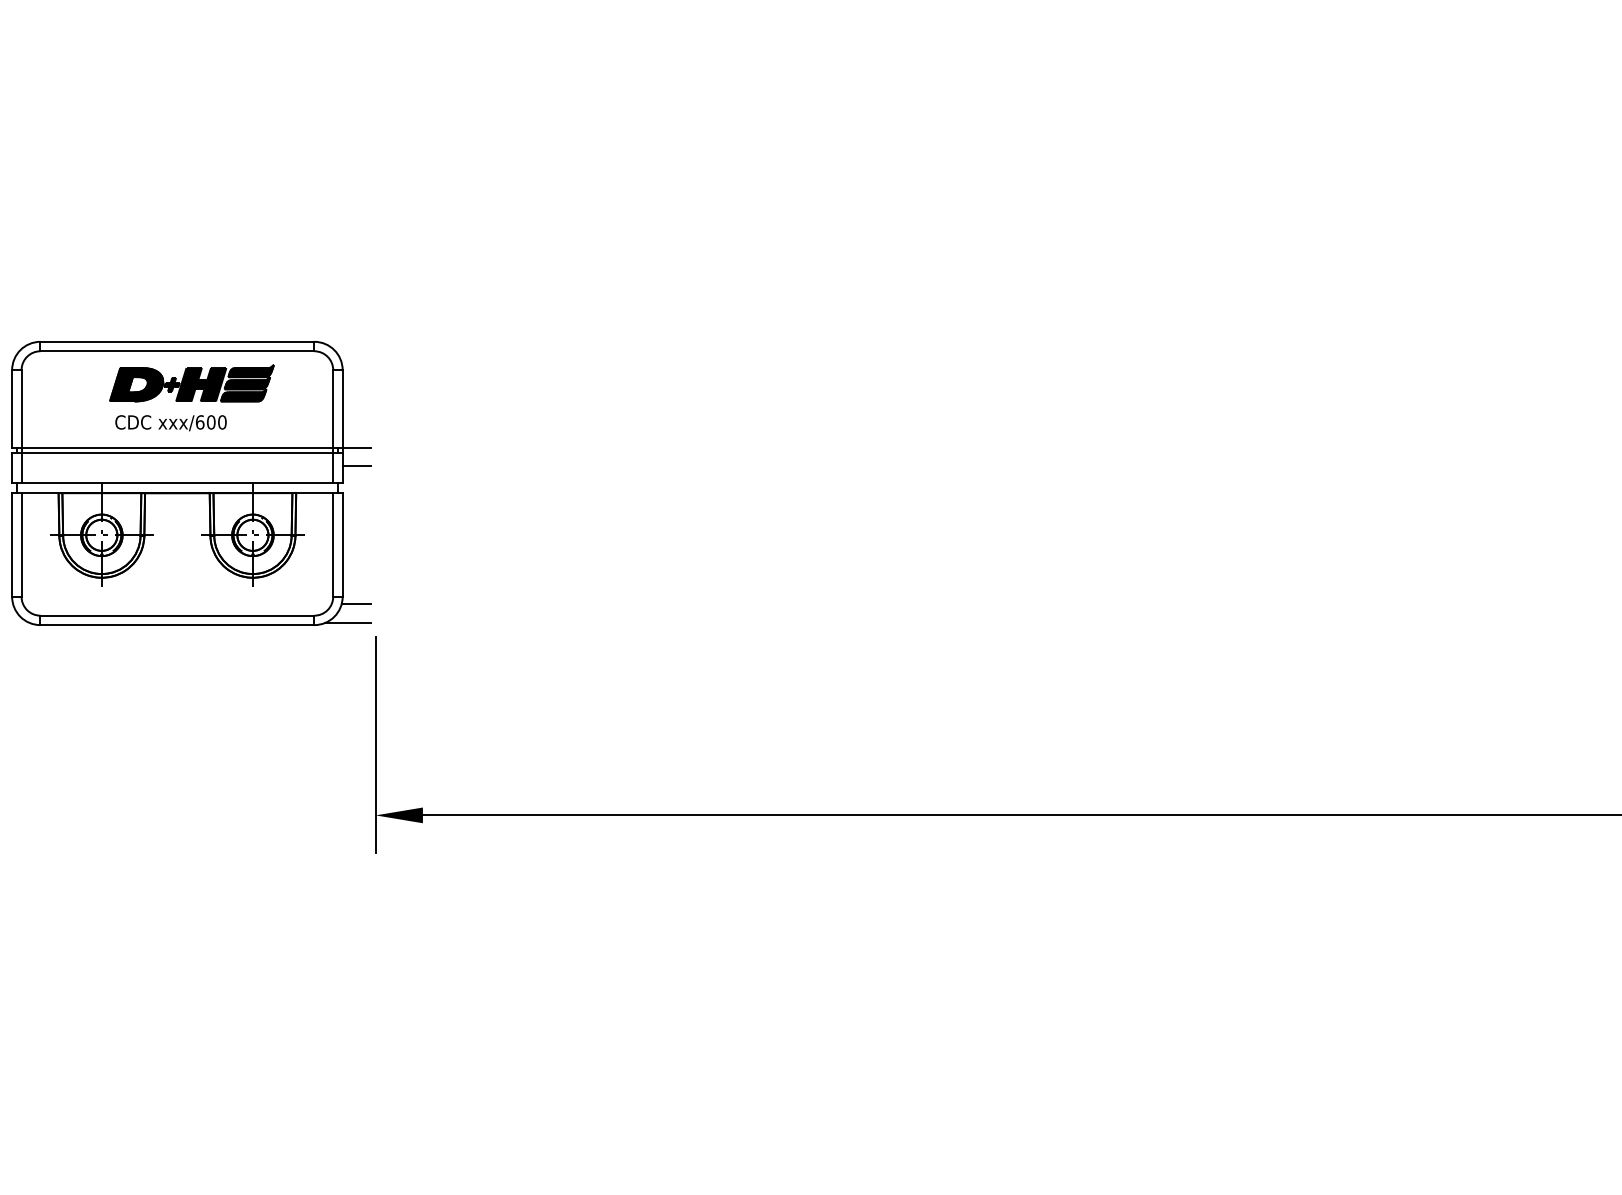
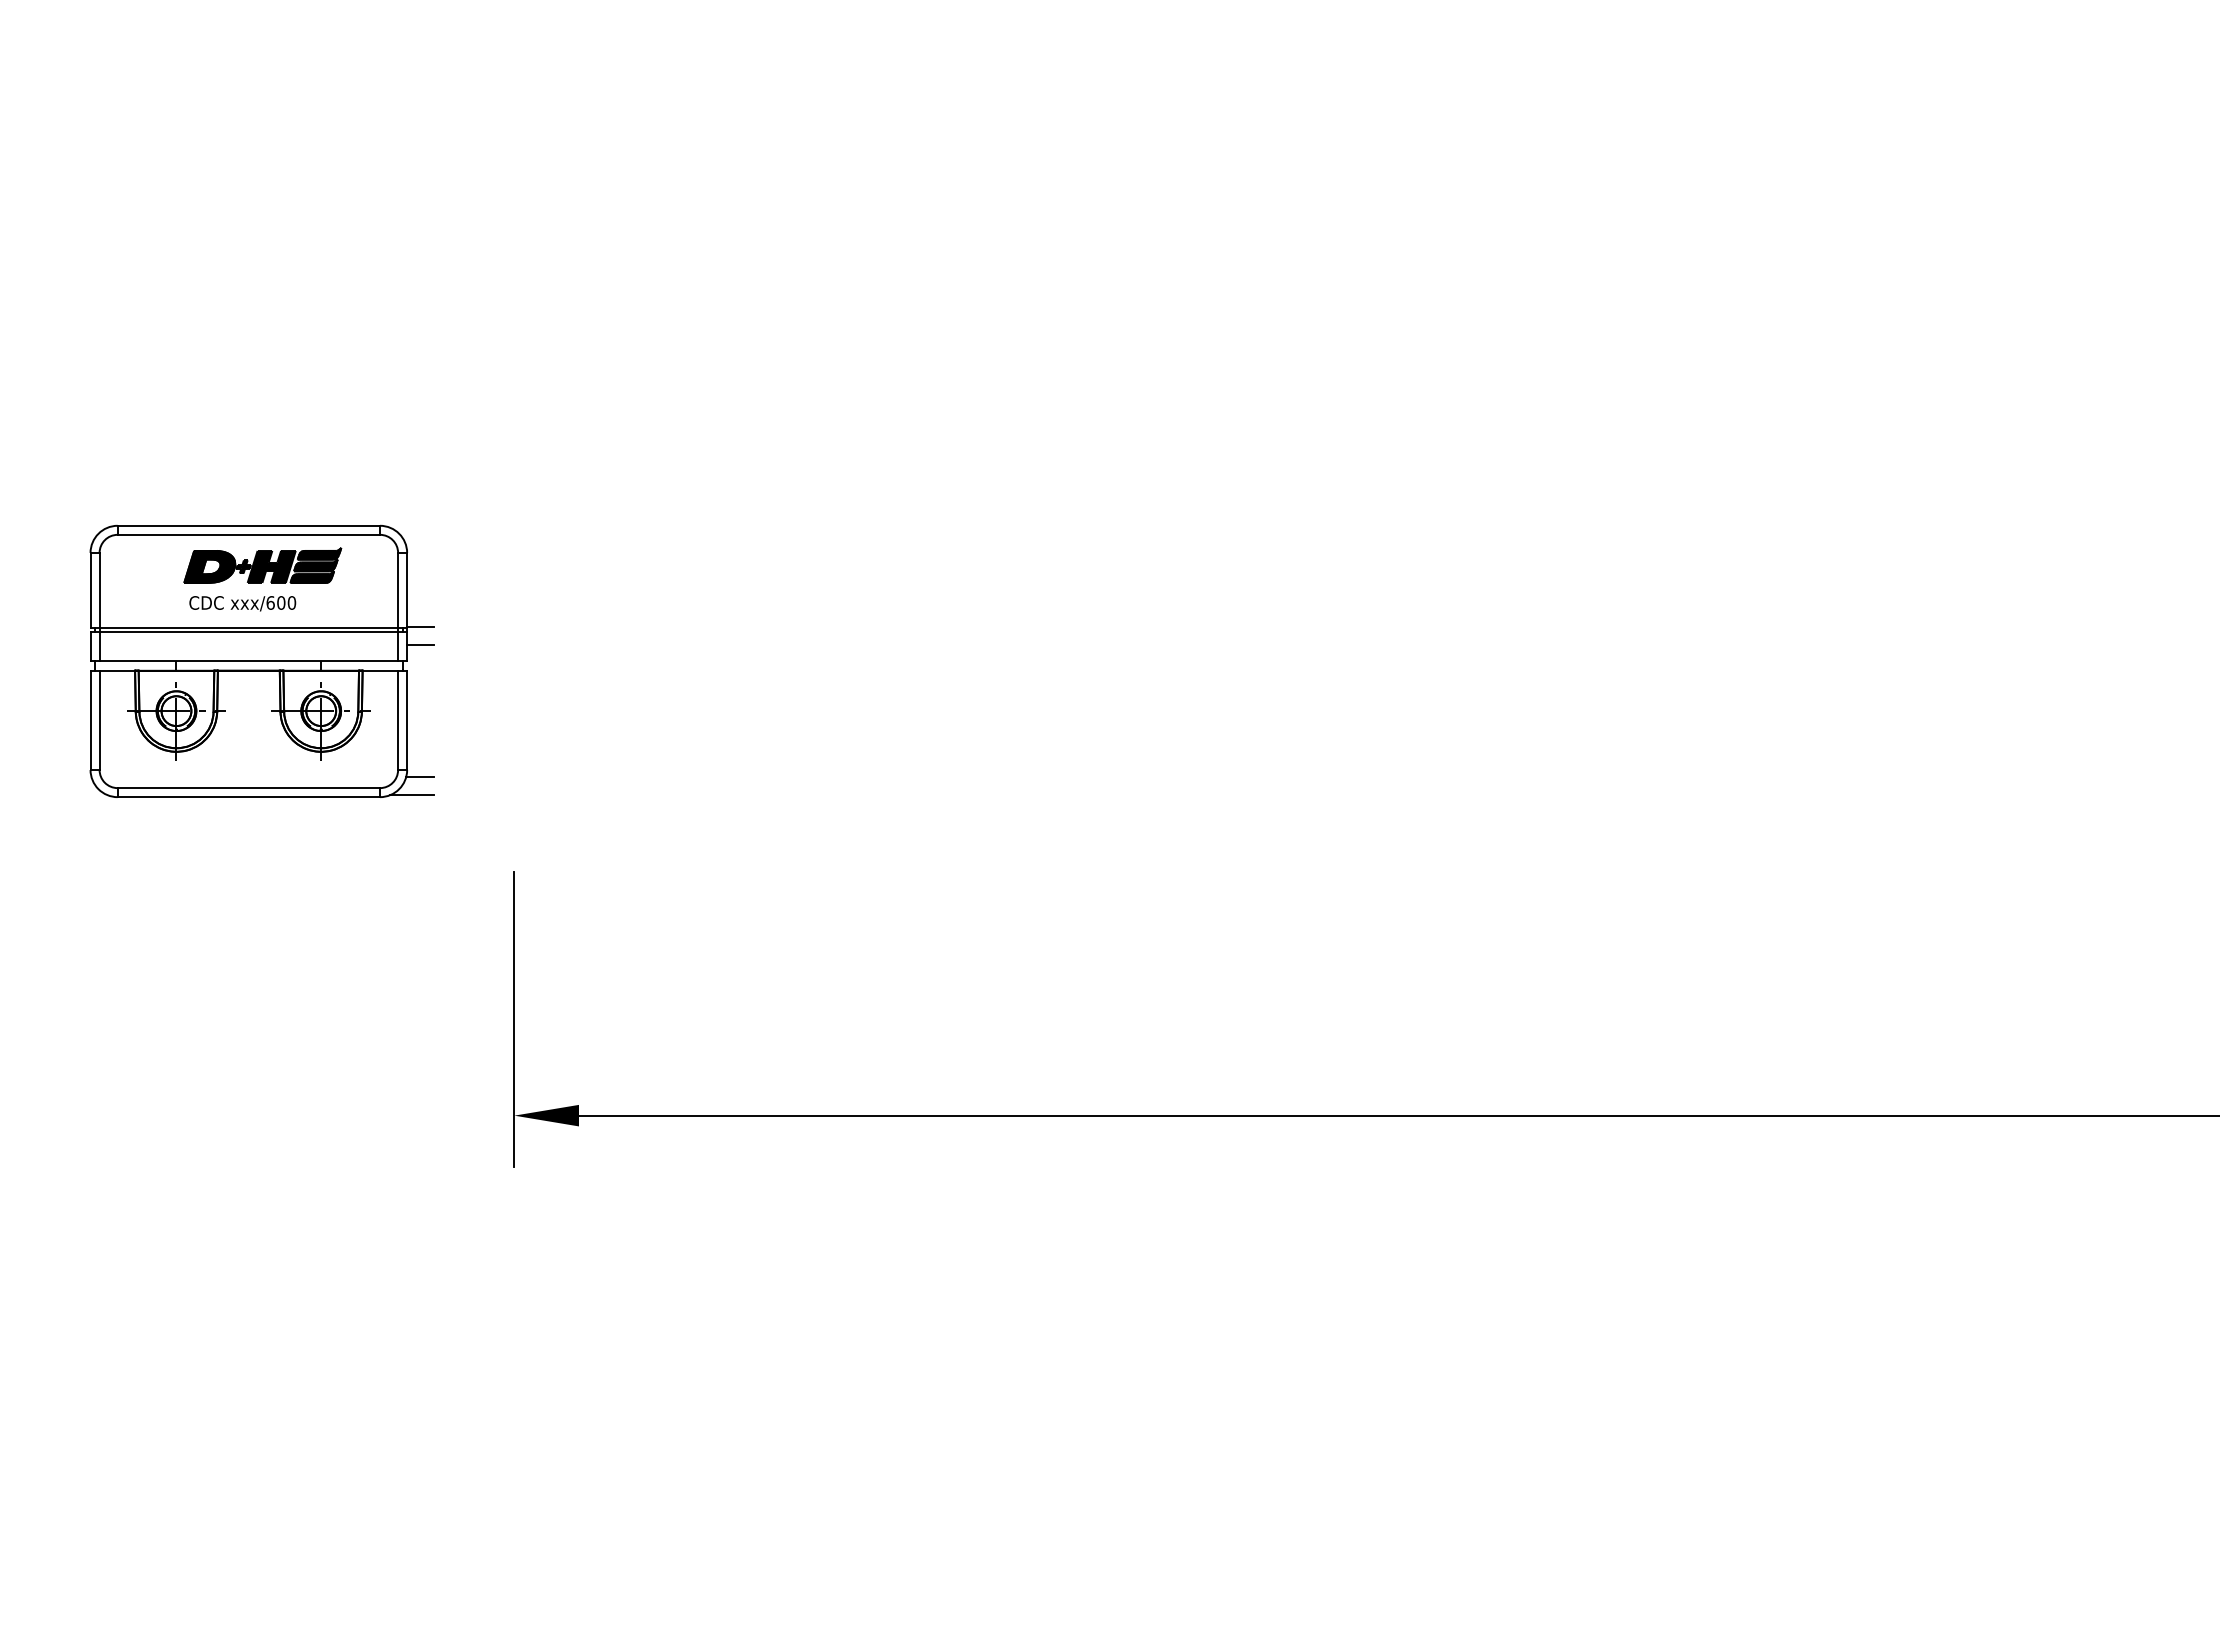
part: (191, 483) -> (262, 661), size x0.7

